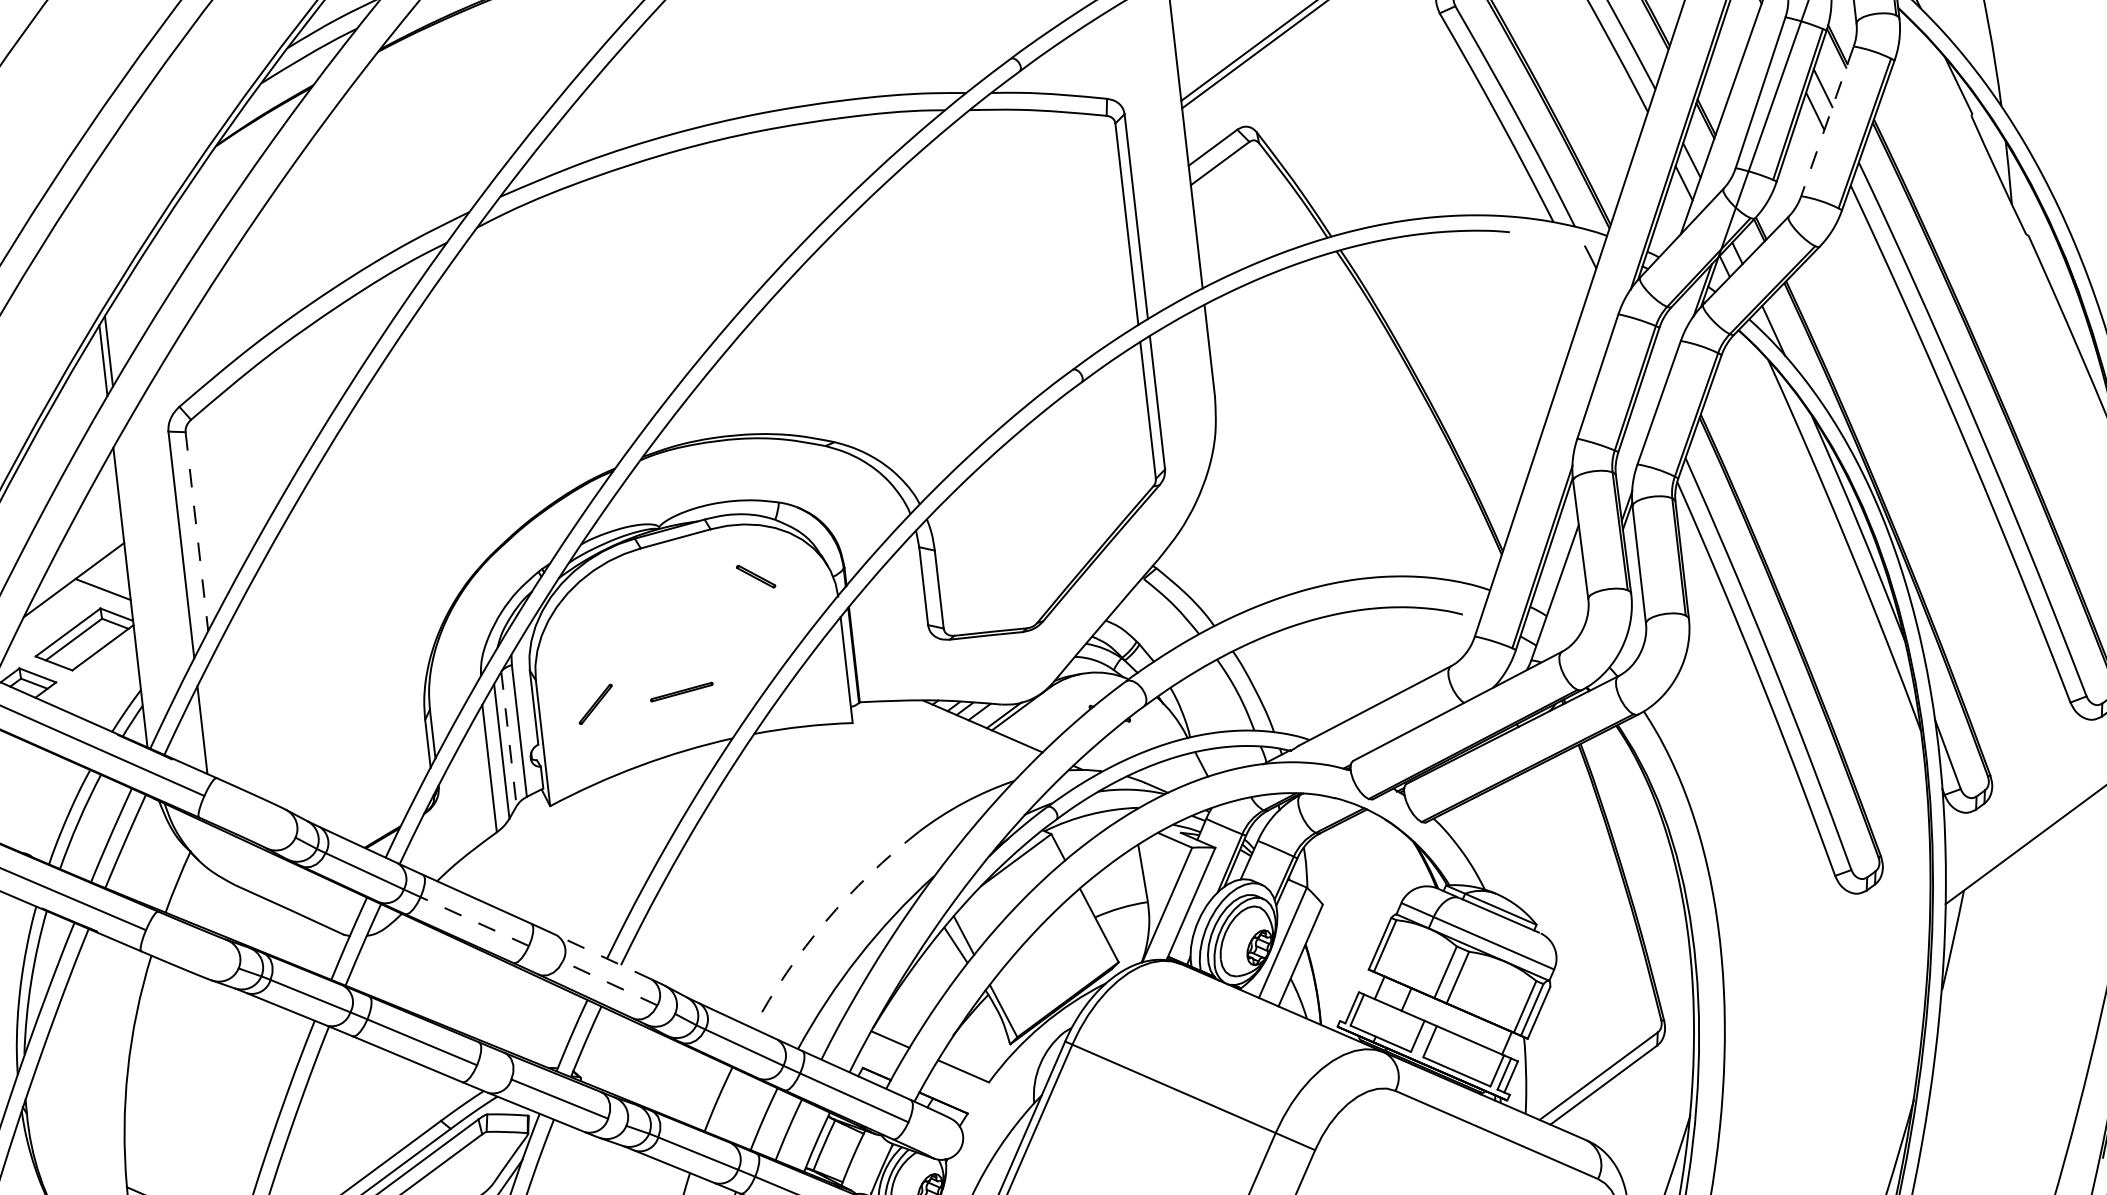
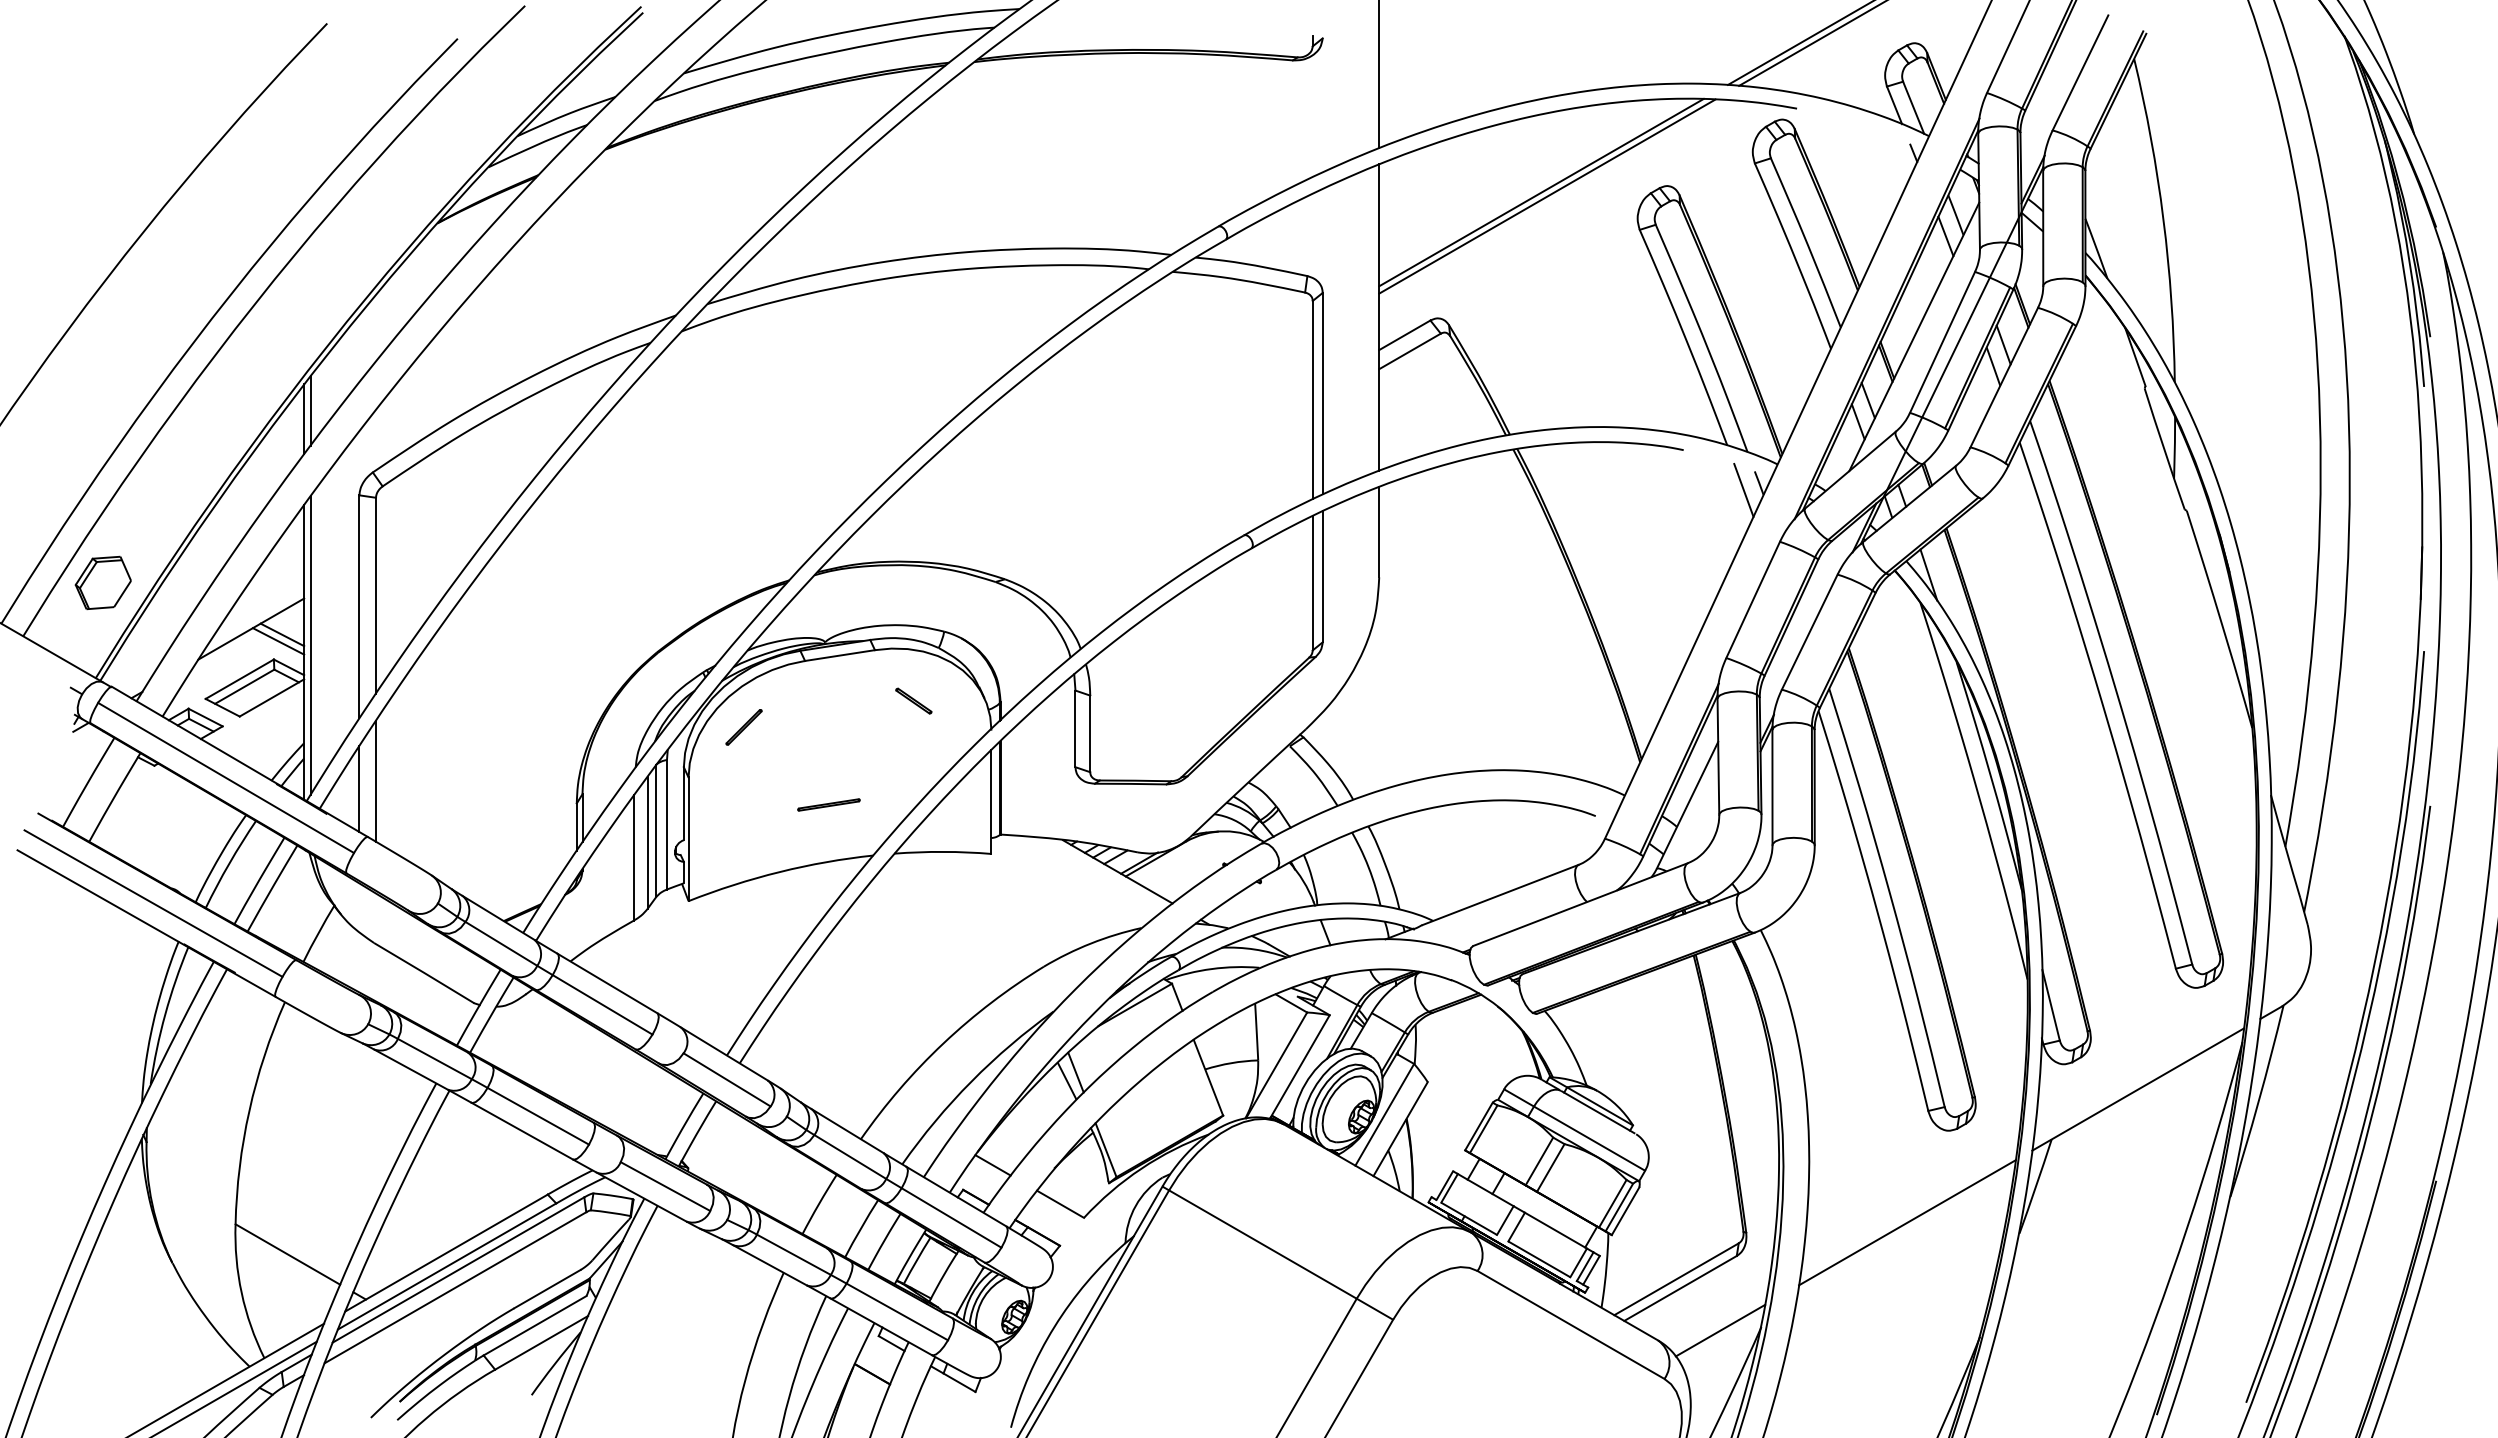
line: (1827, 122) -> (2004, 378), dashed -> solid
line: (1575, 265) -> (1743, 489), added
line: (197, 531) -> (376, 595), dashed -> solid
line: (106, 582) -> (282, 634), added
line: (136, 589) -> (310, 645), added
part: (595, 704) -> (743, 727), moved
line: (218, 719) -> (376, 780), added
line: (508, 739) -> (655, 831), dashed -> solid
line: (474, 921) -> (602, 1004), dashed -> solid
arc: (825, 921) -> (943, 1043), dashed -> solid
line: (604, 956) -> (724, 1053), dashed -> solid
line: (610, 983) -> (727, 1079), dashed -> solid
line: (1826, 991) -> (1907, 1222), added
line: (1649, 1123) -> (1720, 1330), added

